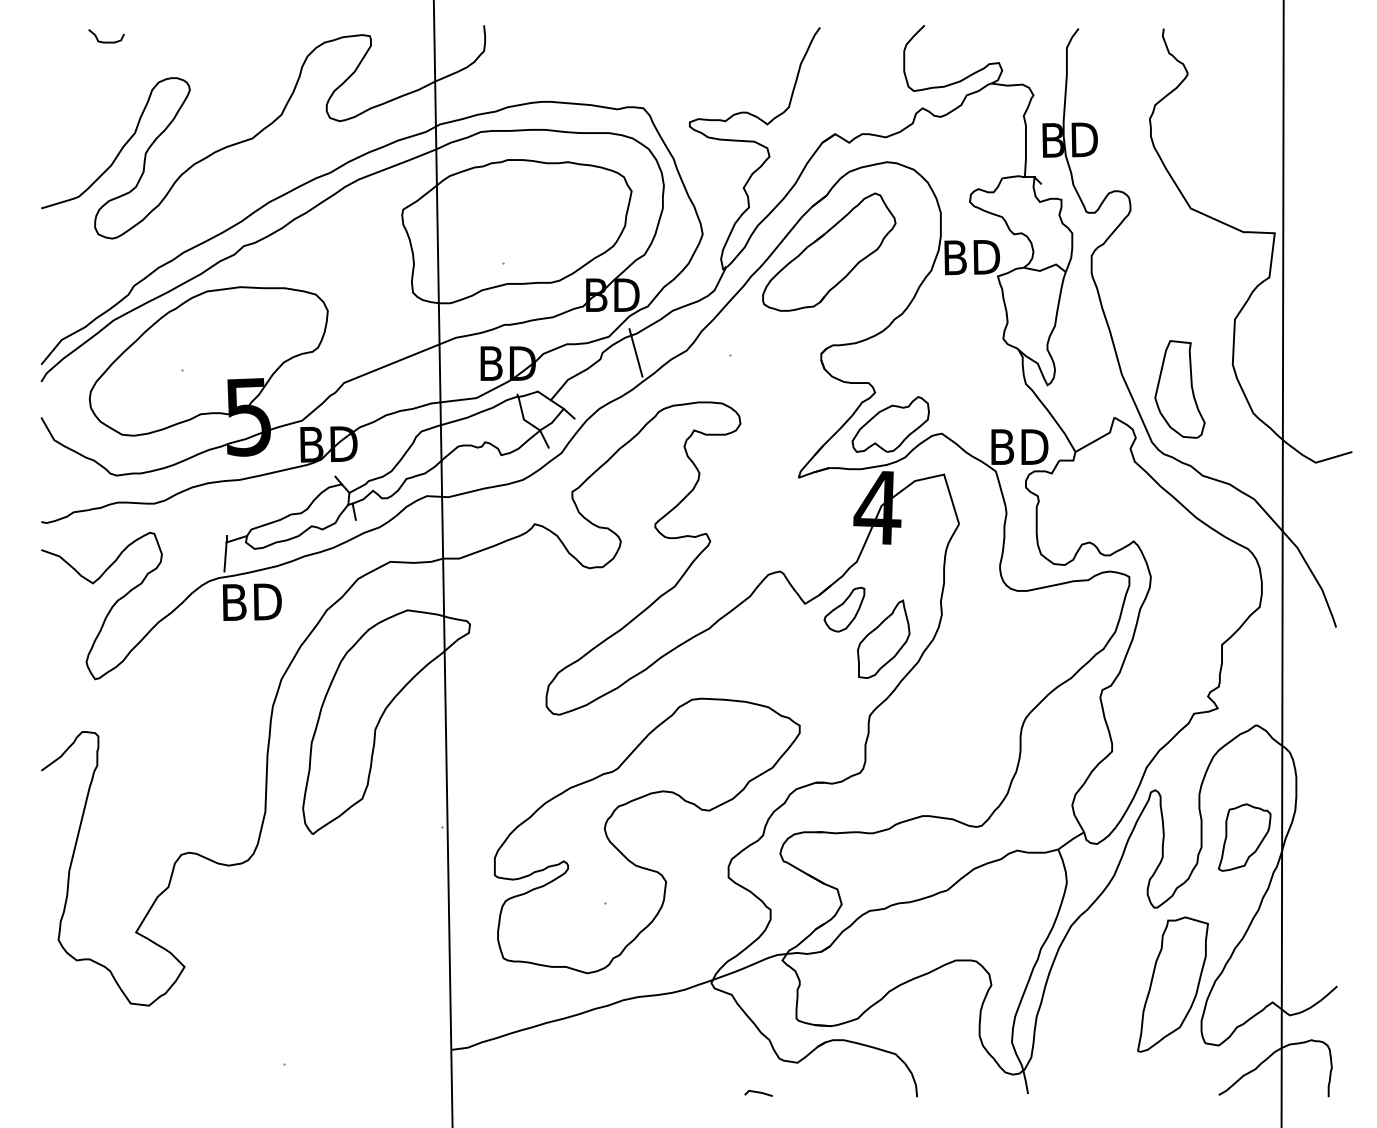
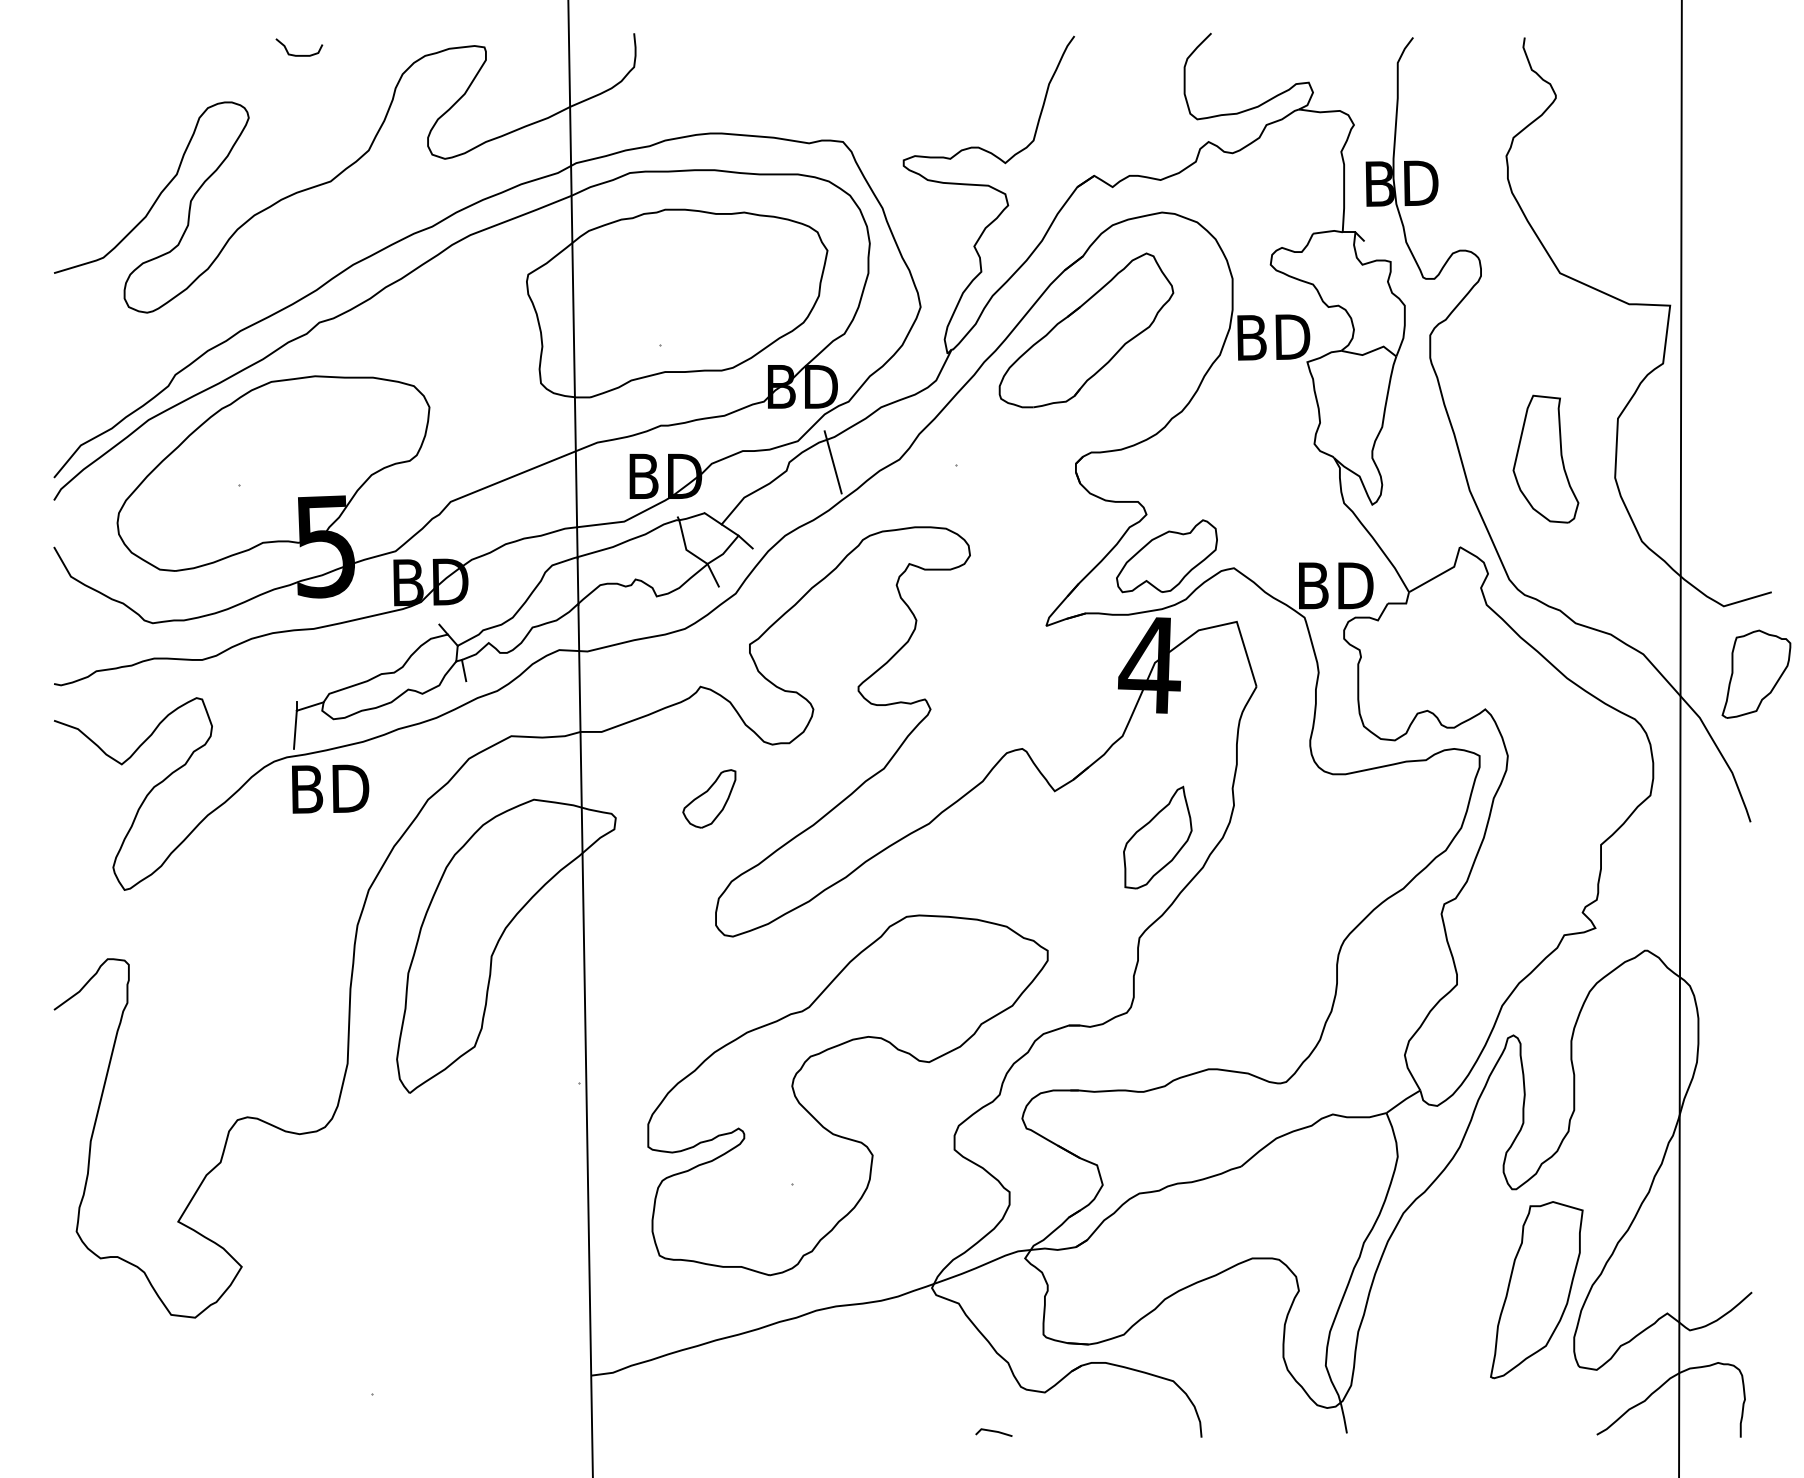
curve: (106, 41) -> (299, 54), moved
part: (1179, 389) -> (1545, 459), moved
part: (844, 609) -> (709, 798), moved
part: (1244, 837) -> (1756, 674), moved

